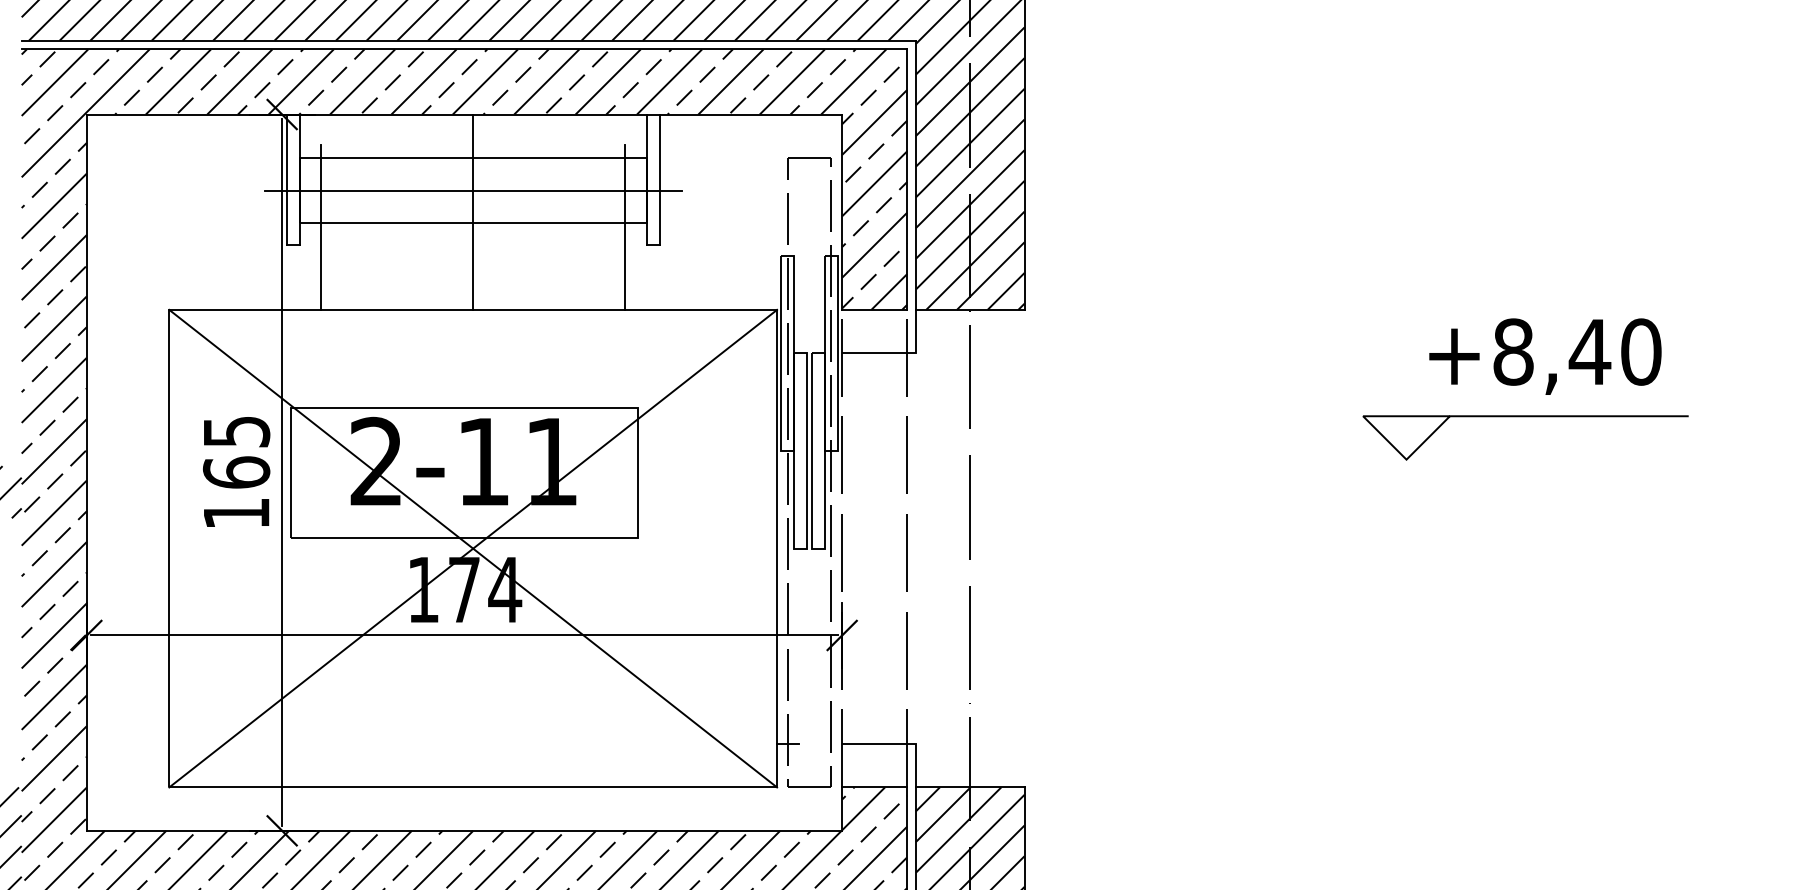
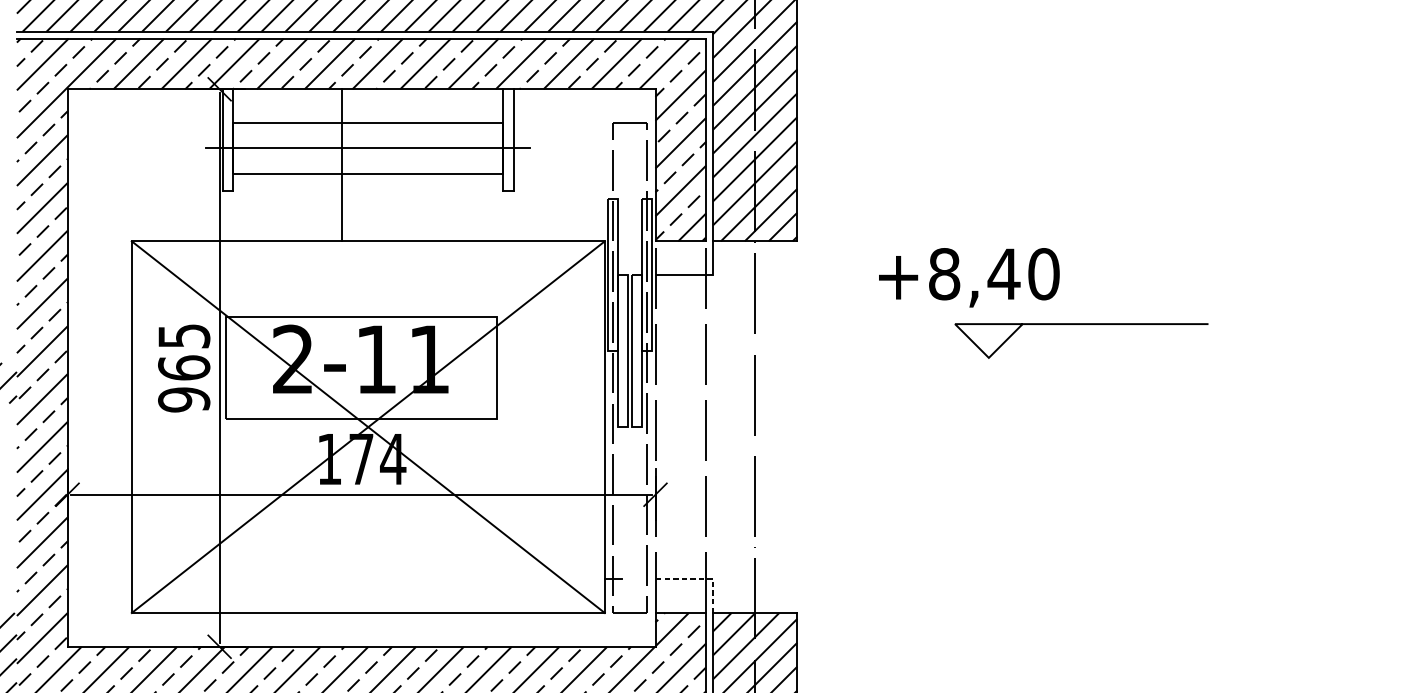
line: (473, 211) -> (342, 164), moved
line: (321, 226) -> (250, 176), removed
line: (625, 226) -> (486, 176), removed
text: (1545, 356) -> (969, 277), moved
line: (1525, 417) -> (1081, 325), moved
text: (236, 513) -> (184, 399), 165 -> 965
line: (901, 744) -> (701, 579), solid -> dashed

